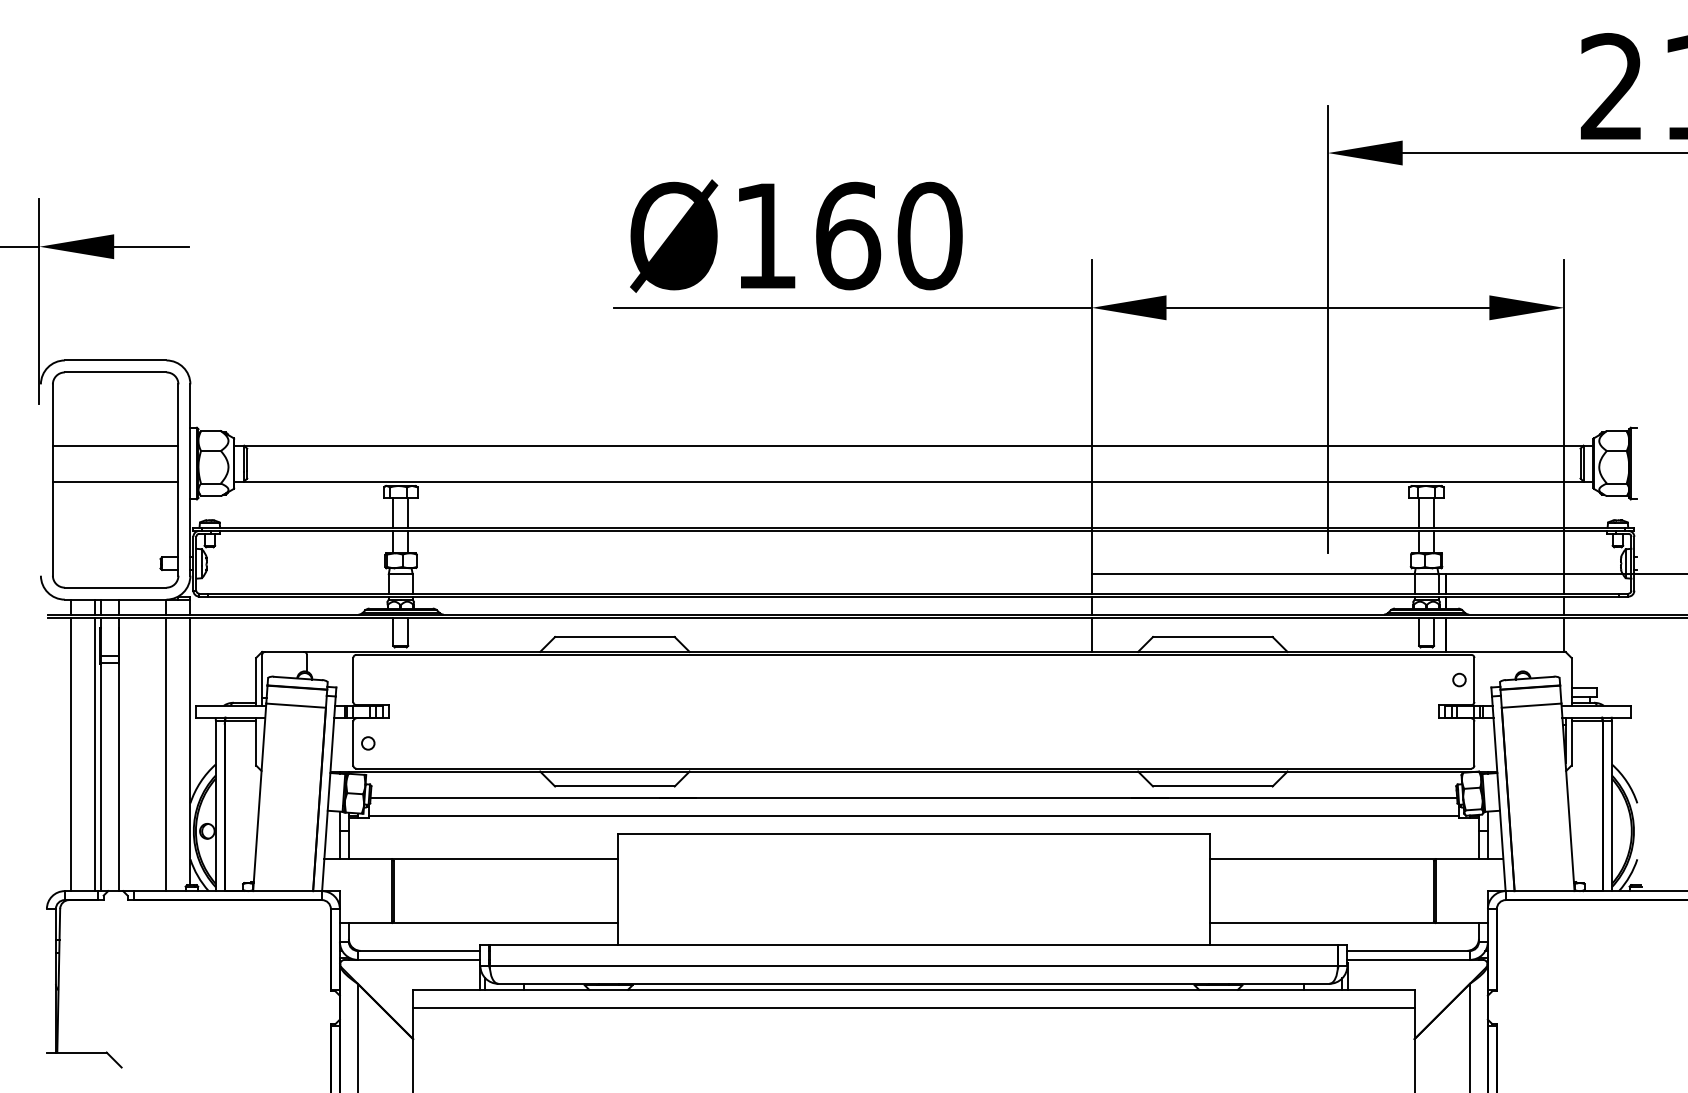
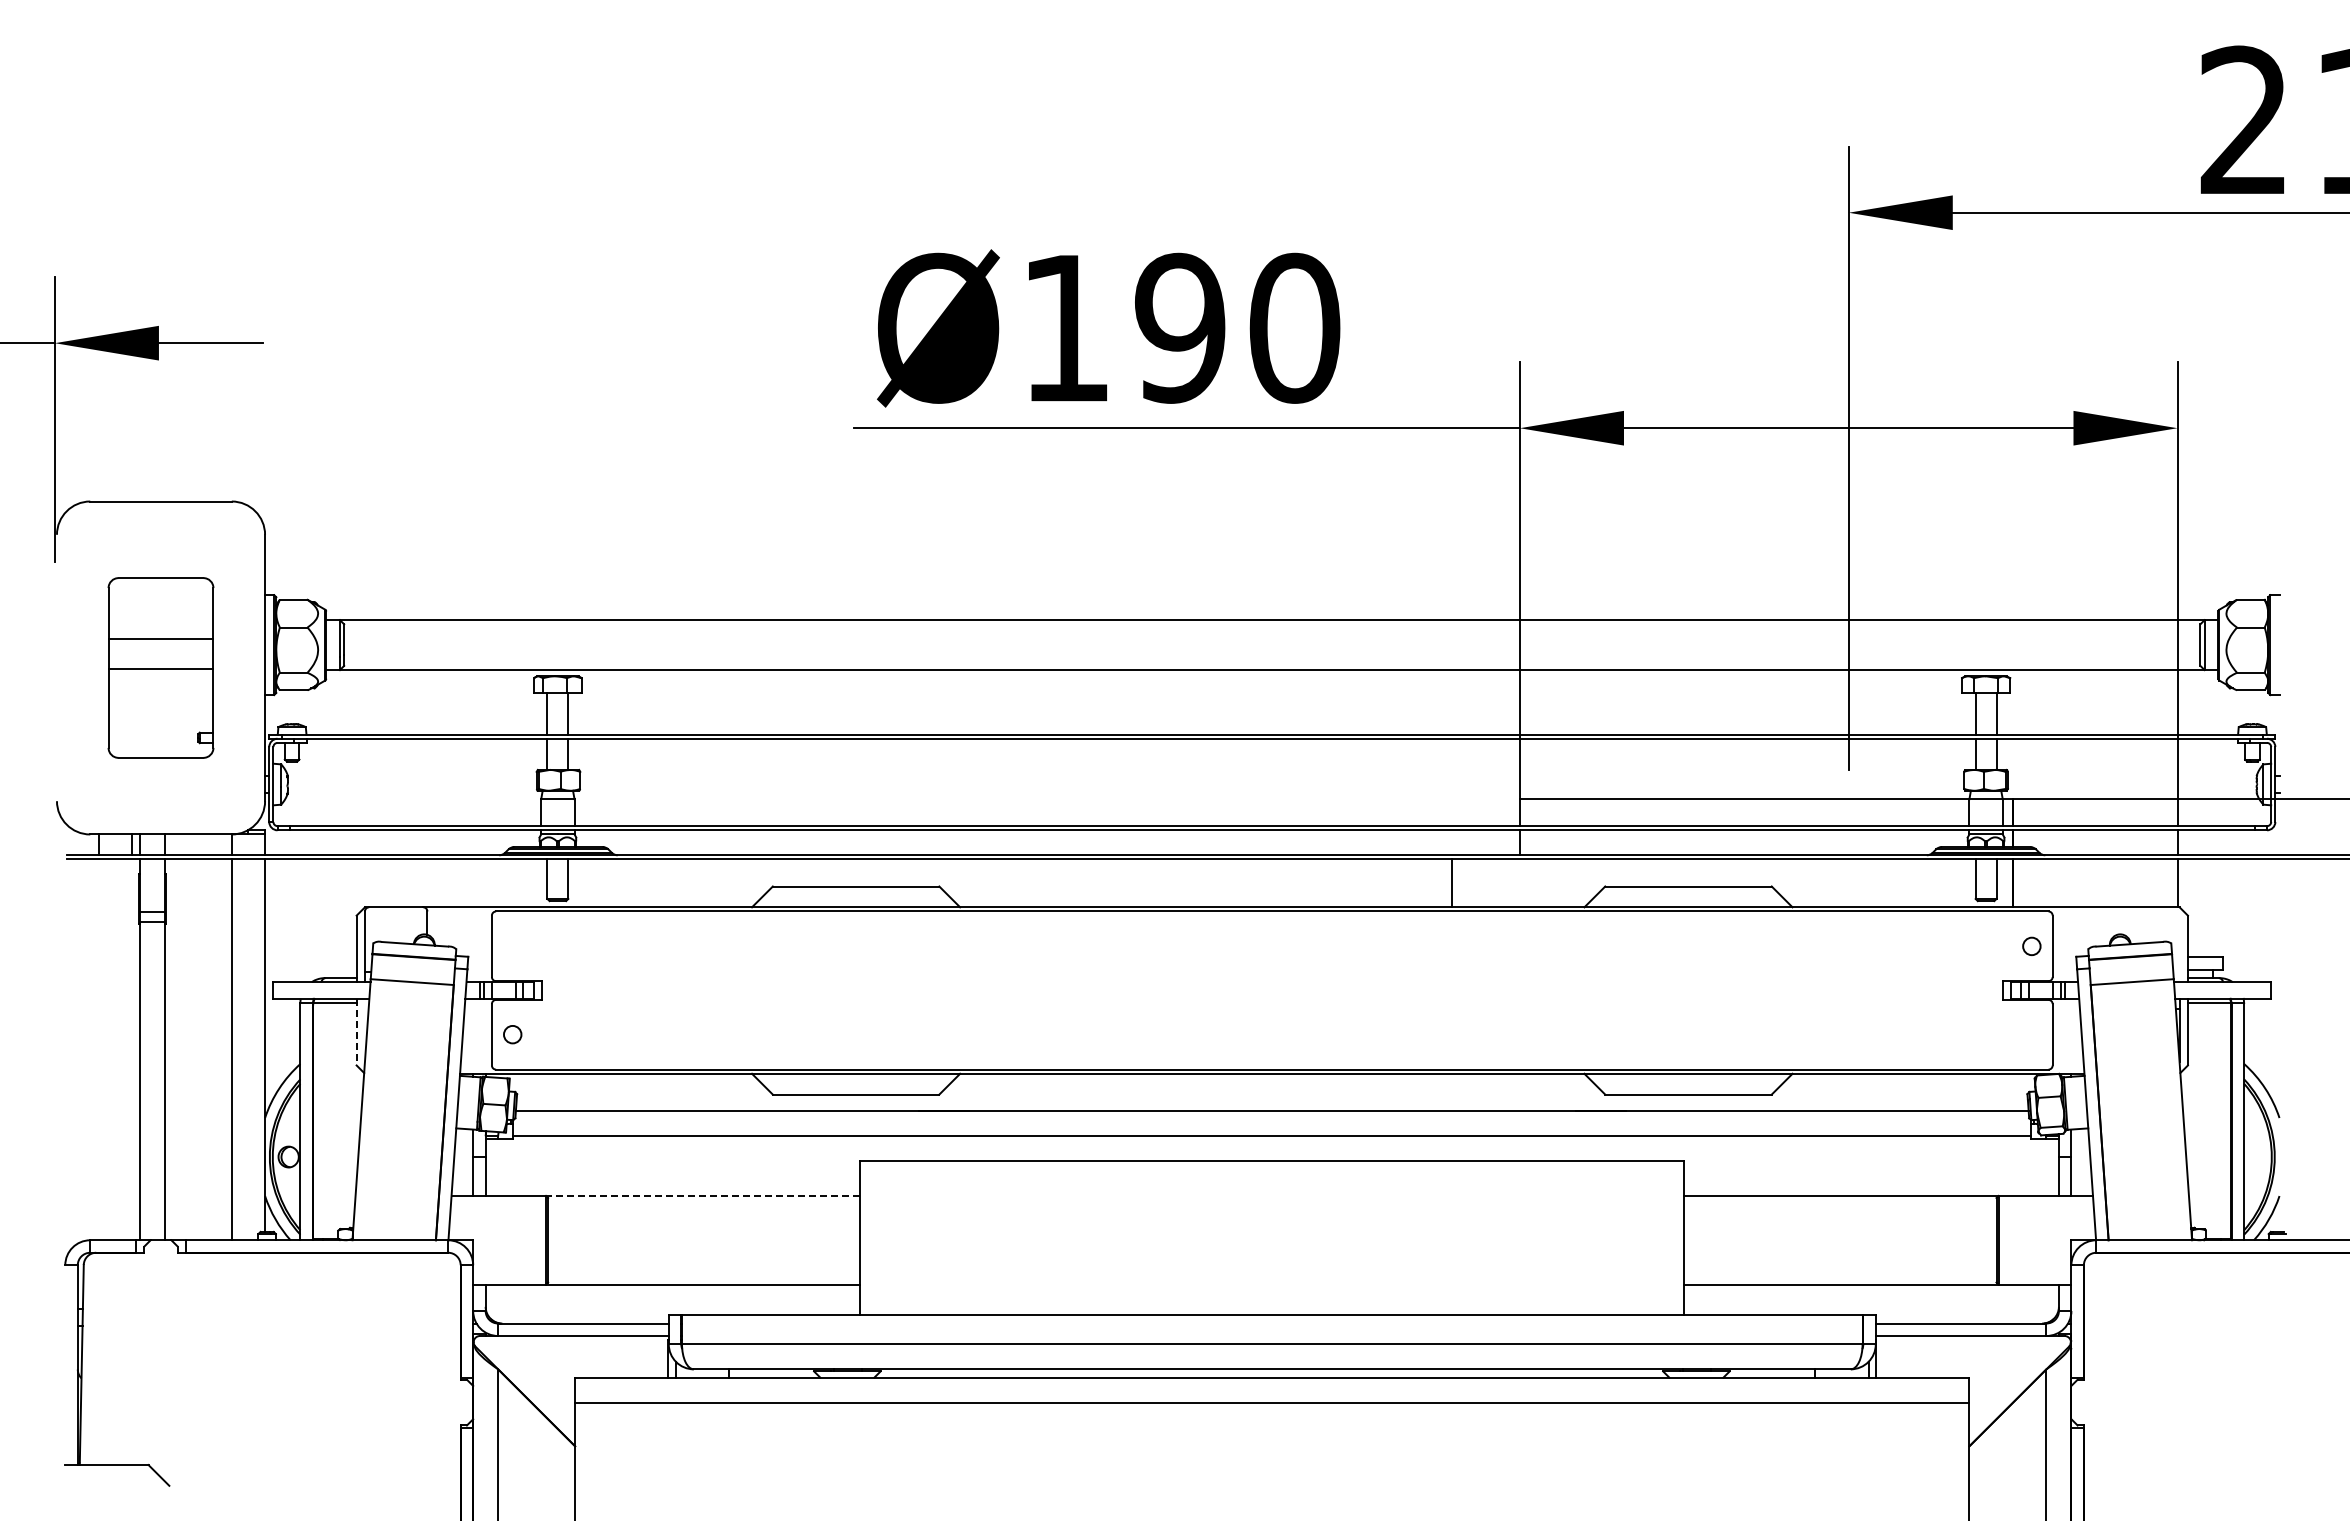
text: (847, 235) -> (1180, 327), Ø160 -> Ø190
part: (115, 479) -> (160, 667), size x0.6
line: (1091, 634) -> (1451, 883), moved
line: (256, 741) -> (356, 1032), solid -> dashed
line: (70, 754) -> (98, 1049), removed
line: (94, 754) -> (131, 1049), removed
line: (504, 858) -> (702, 1195), solid -> dashed

